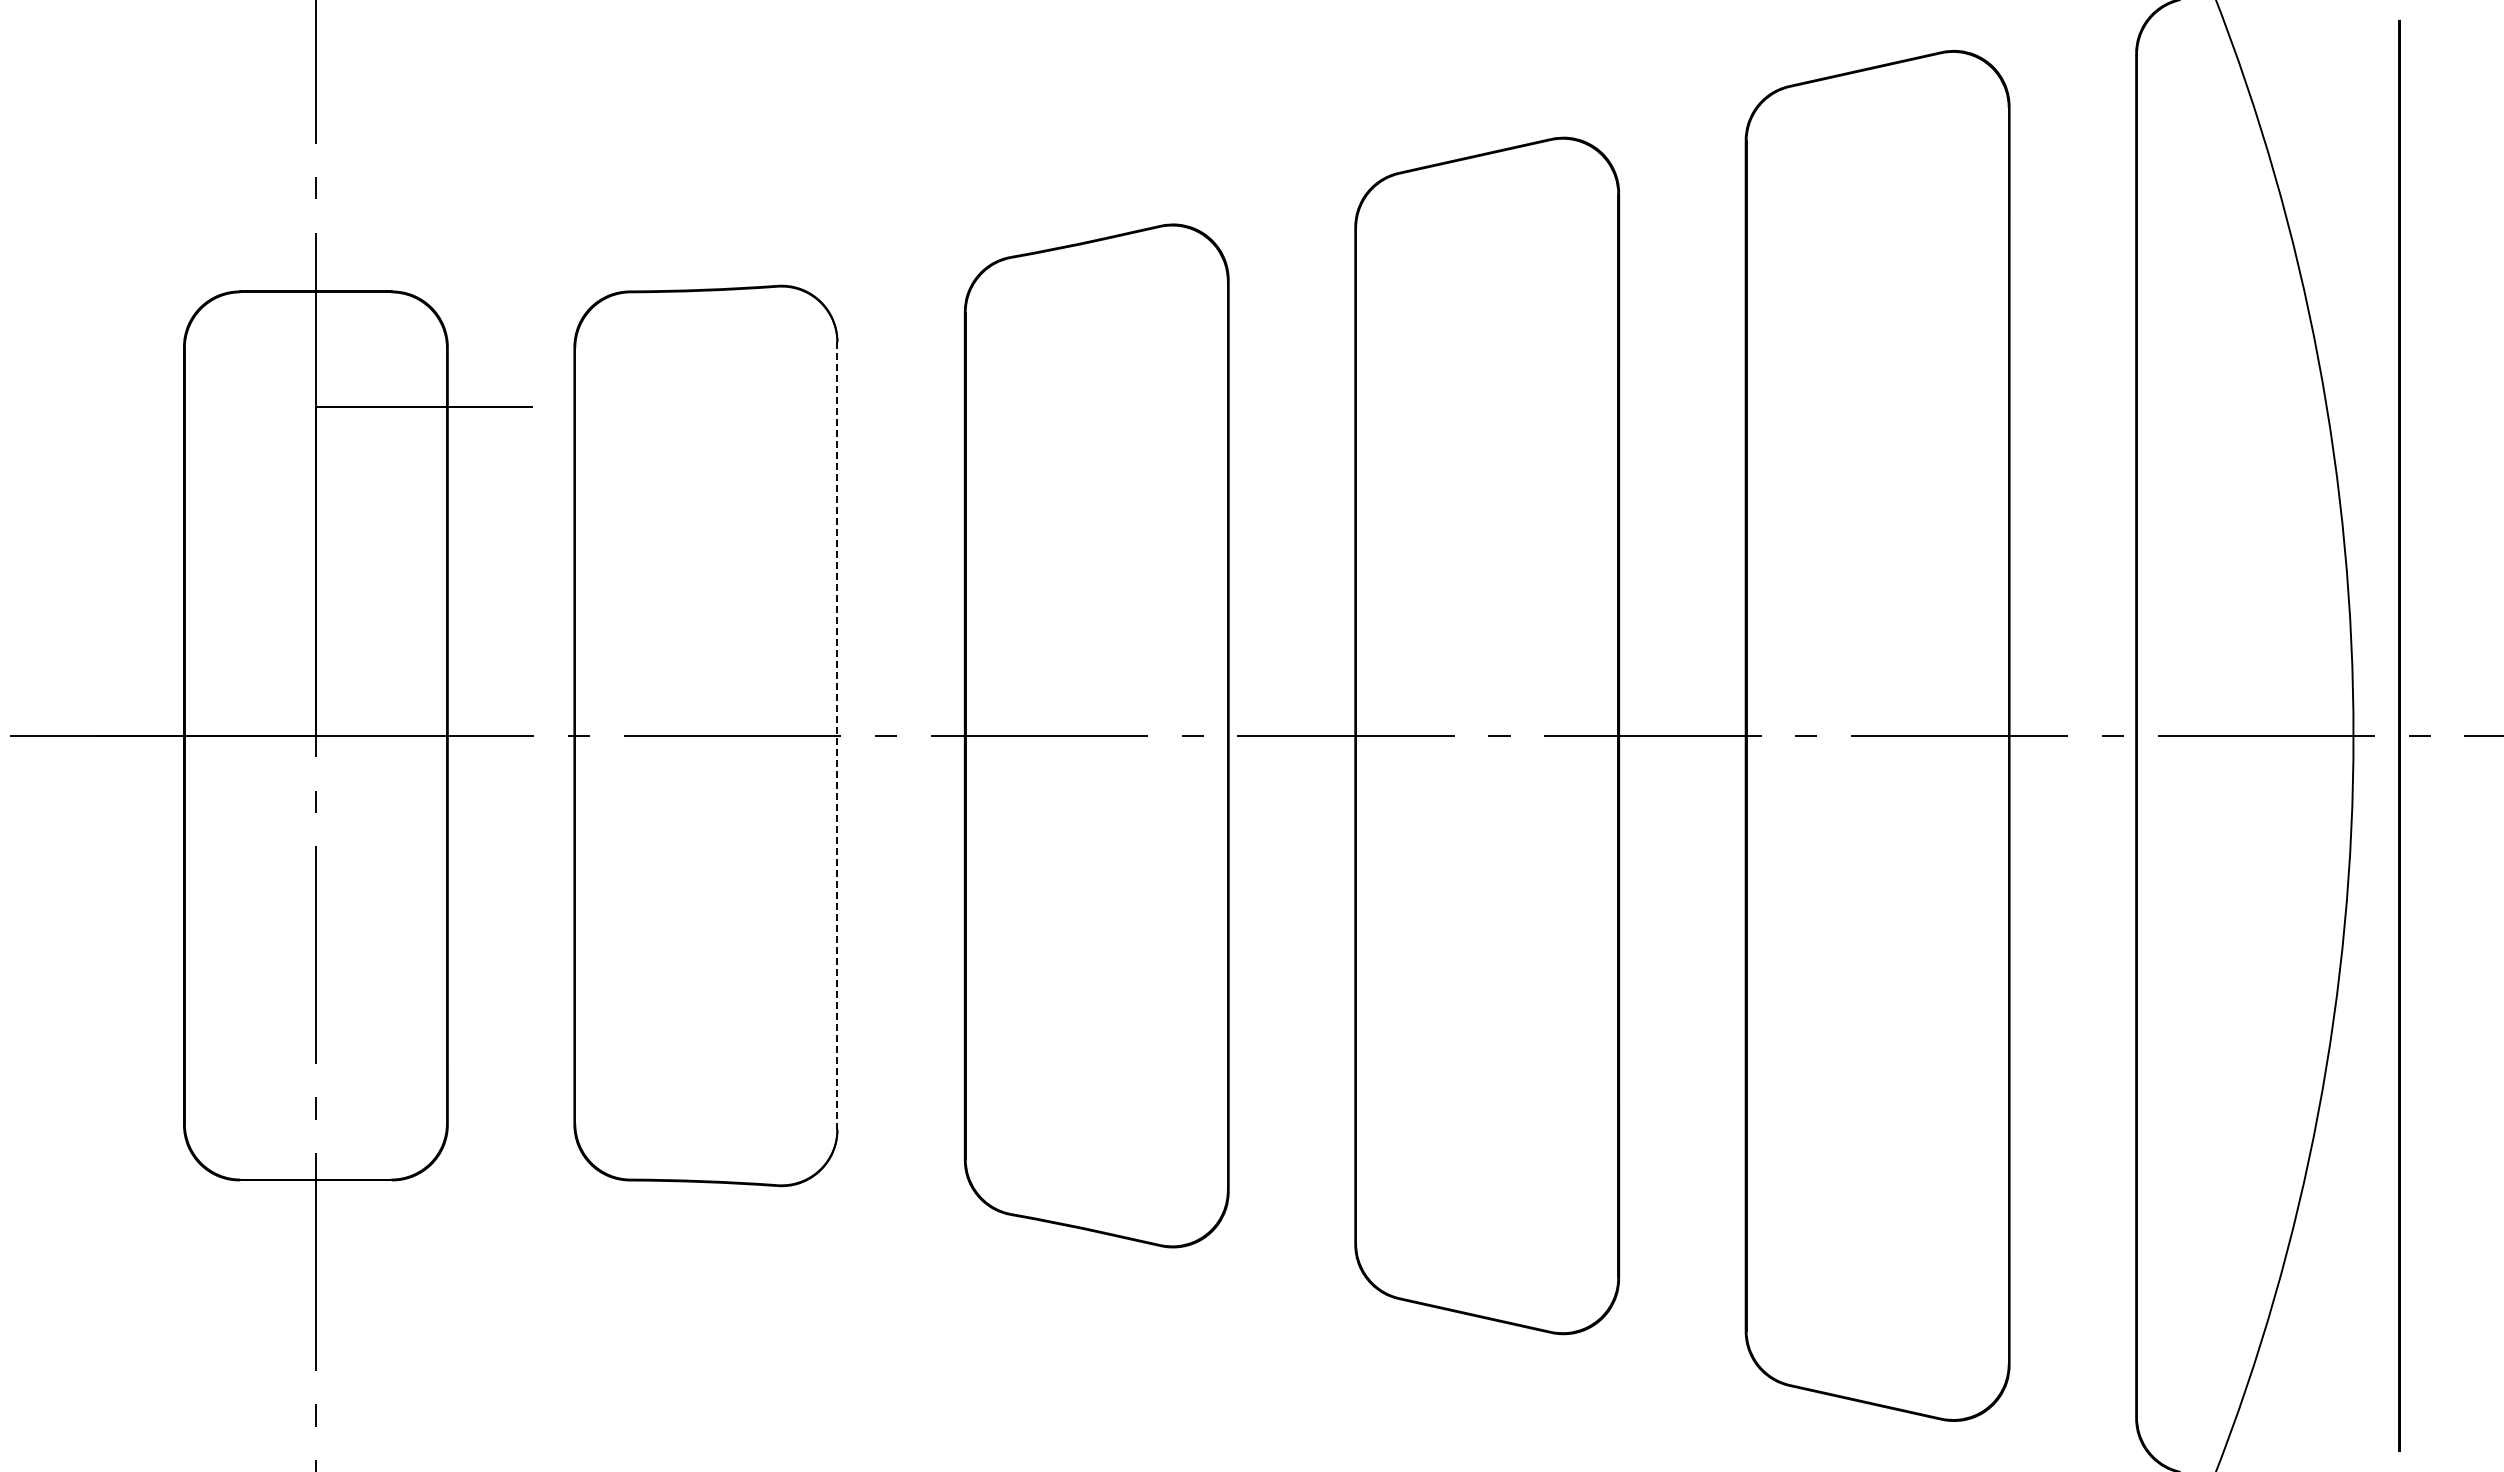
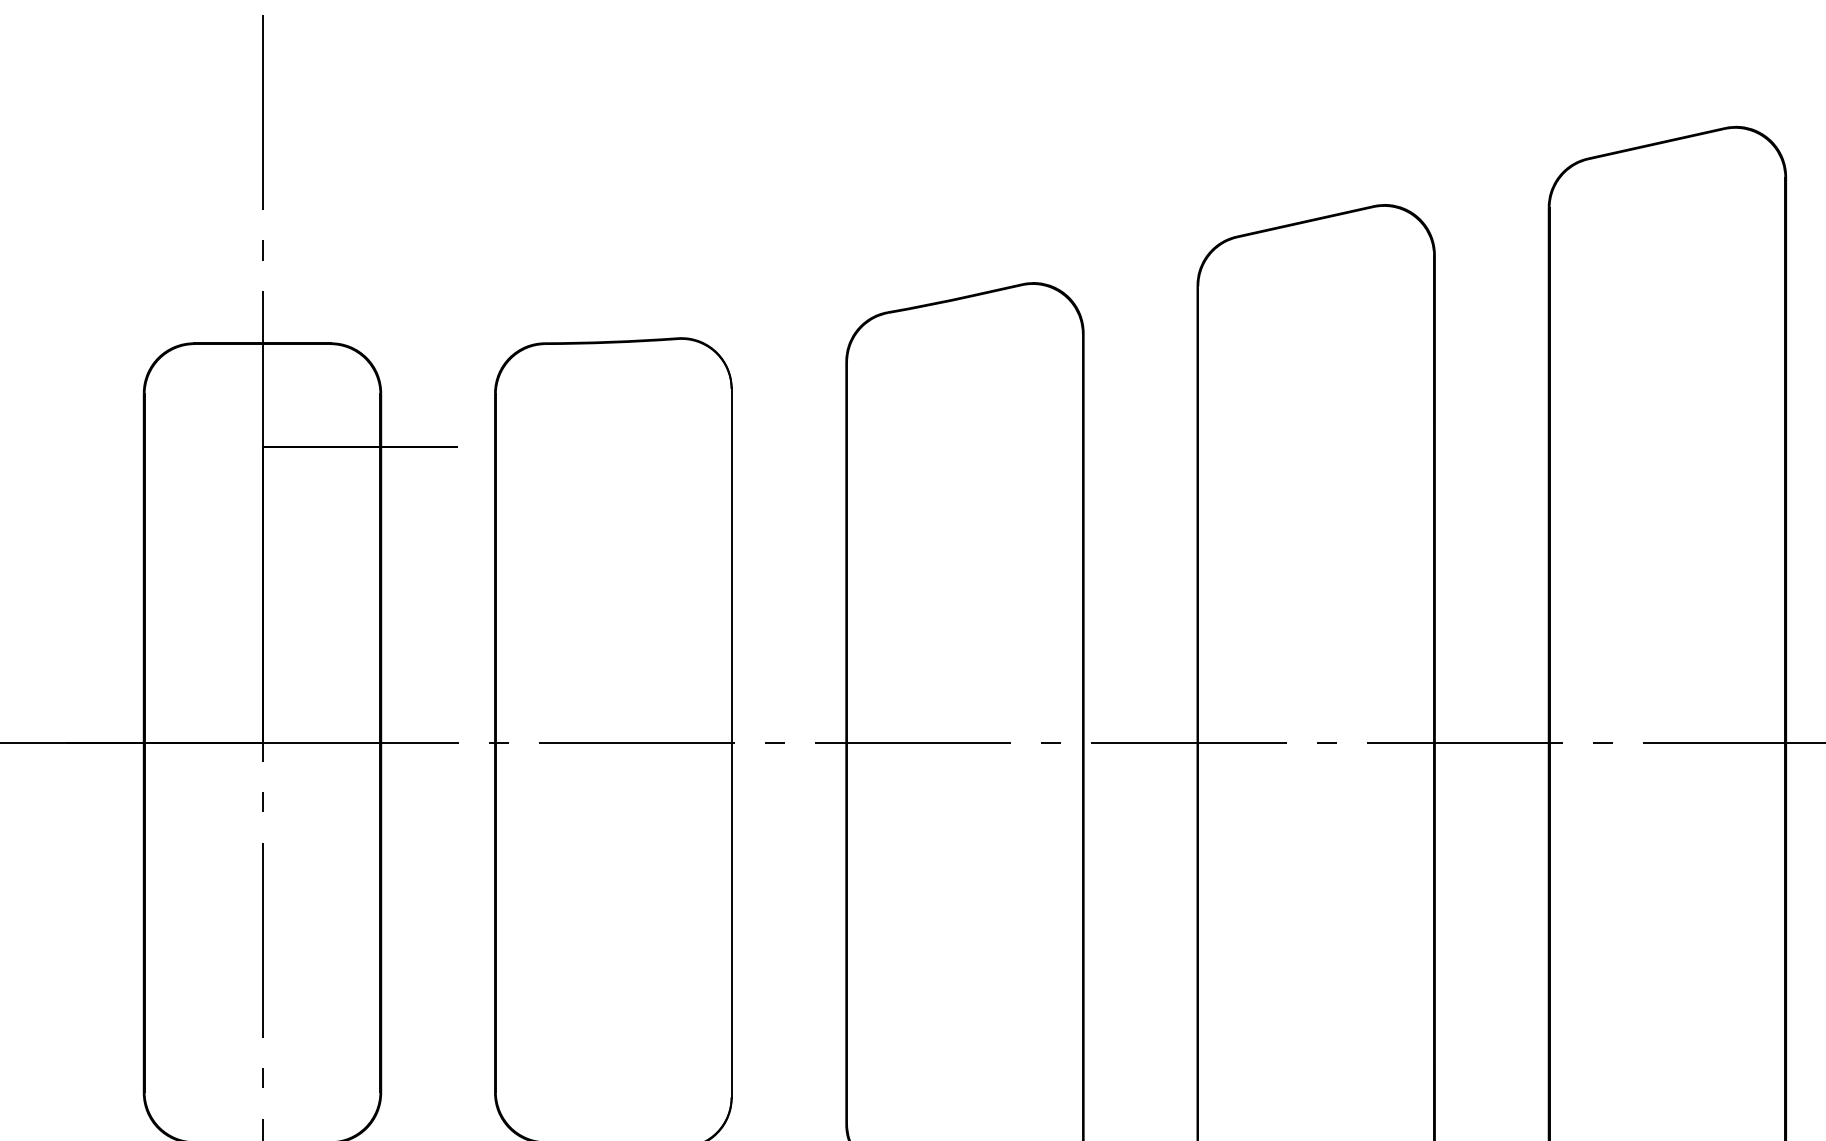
line: (837, 735) -> (731, 742), dashed -> solid

